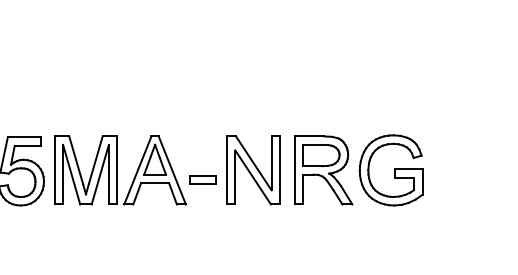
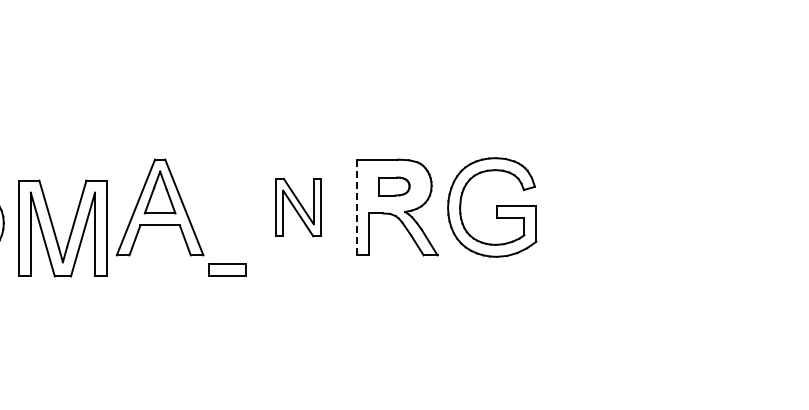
part: (321, 155) -> (394, 186), size x0.6
part: (253, 170) -> (298, 207), size x0.6
line: (294, 170) -> (356, 207), solid -> dashed
part: (80, 172) -> (55, 231), moved
part: (202, 179) -> (227, 269), moved

